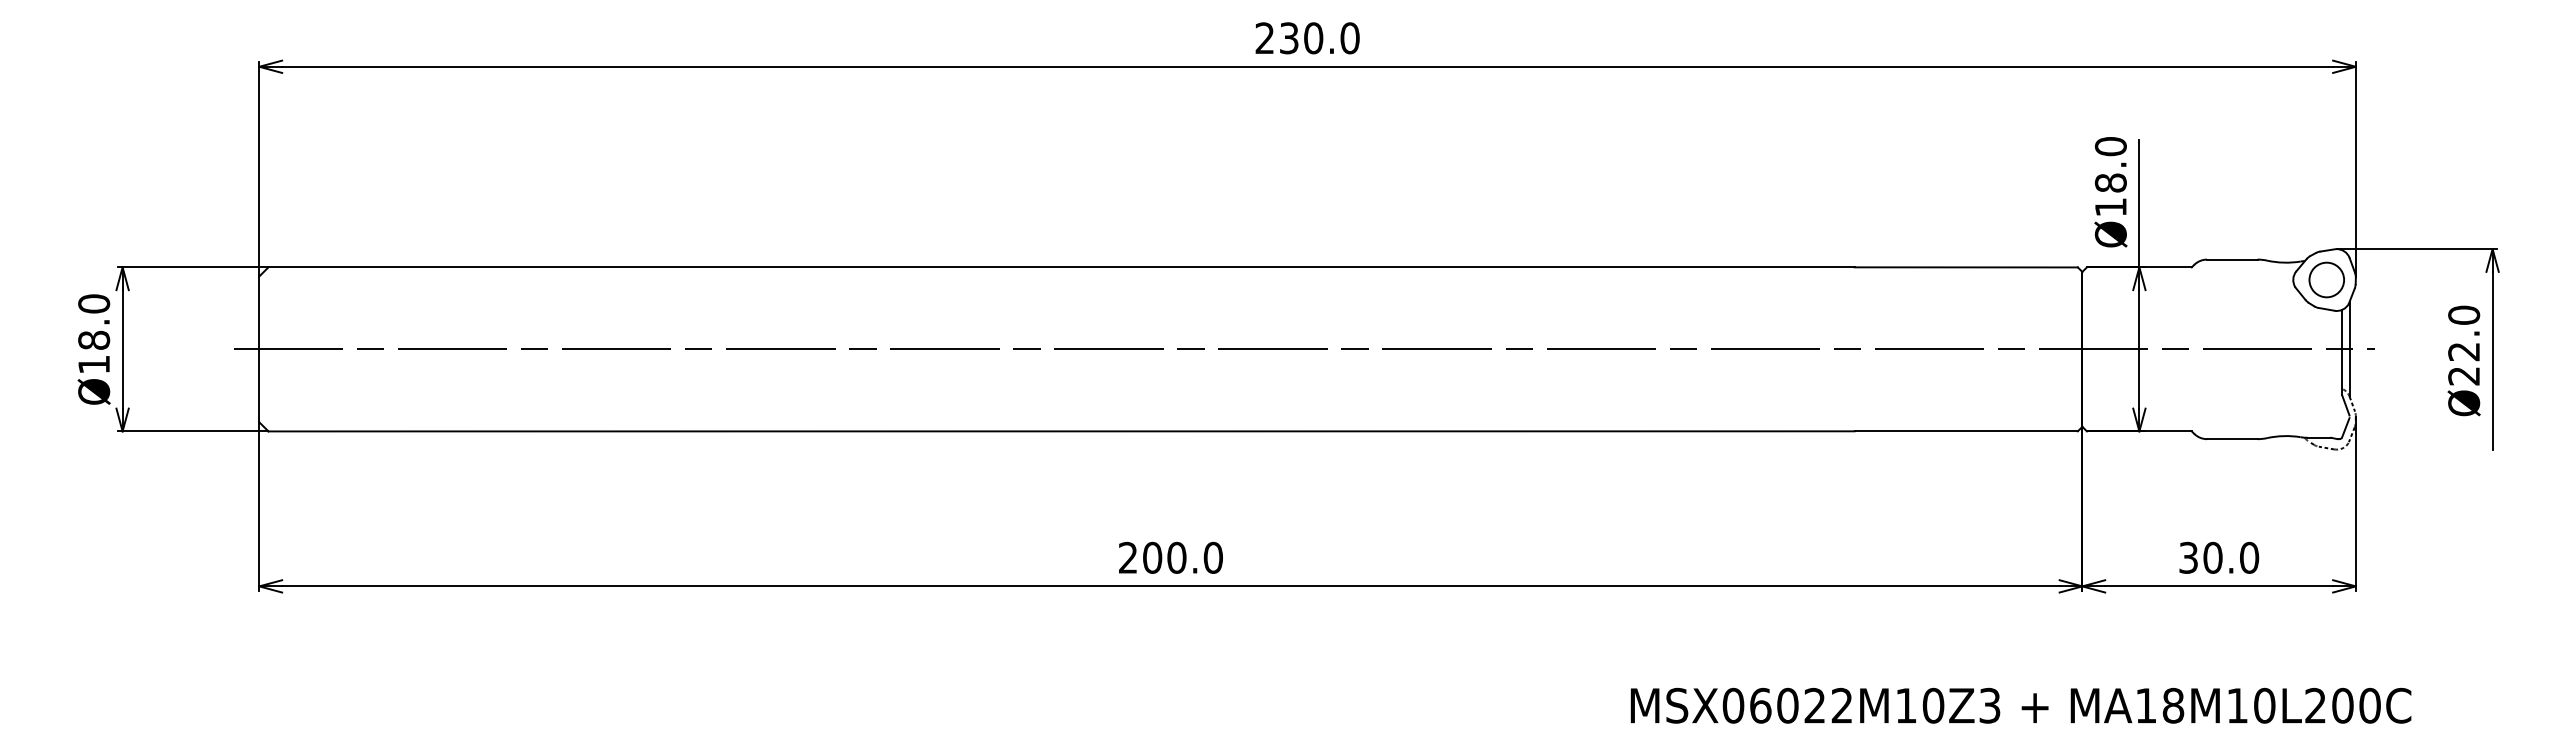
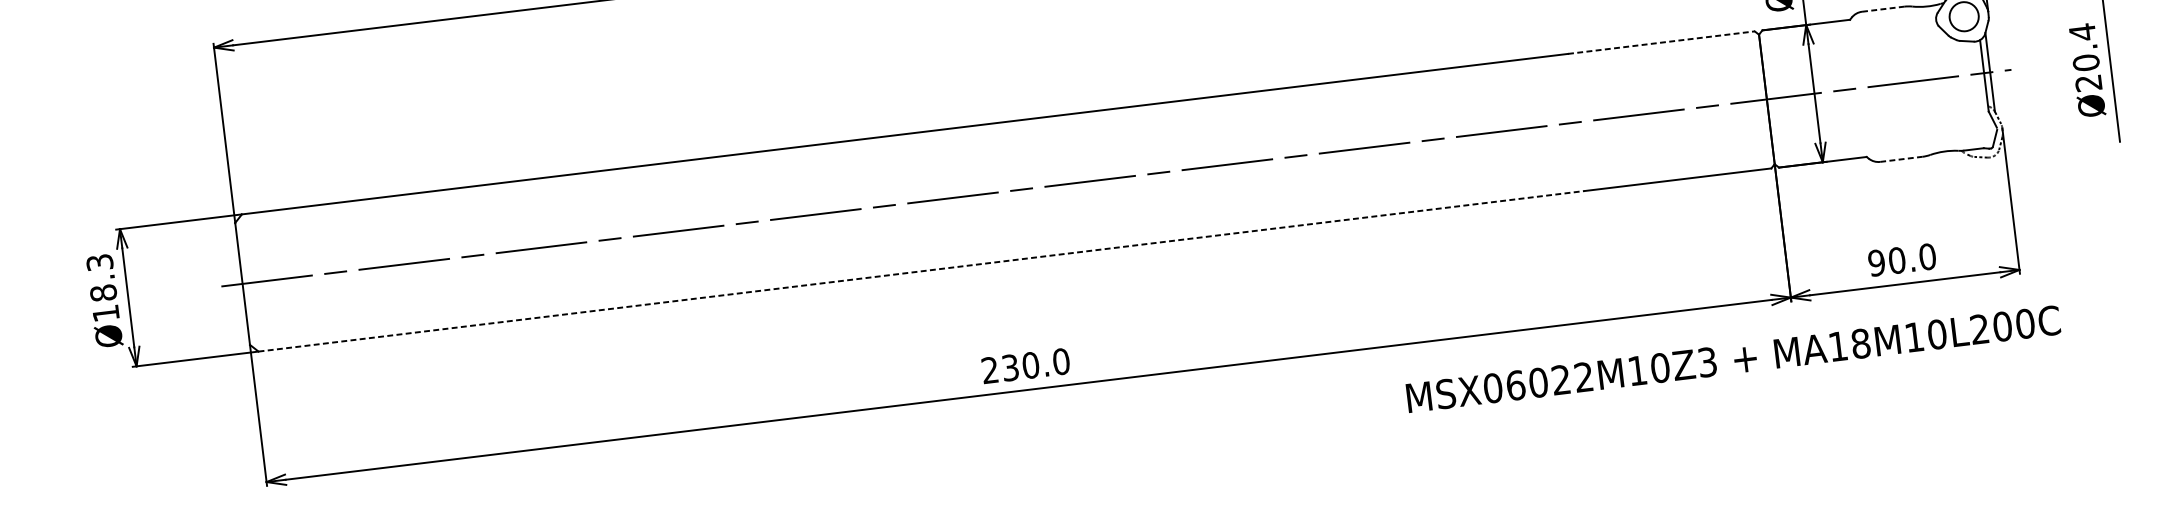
line: (2232, 259) -> (1883, 9), solid -> dashed
line: (1966, 267) -> (1661, 42), solid -> dashed
text: (94, 303) -> (100, 262), Ø18.0 -> Ø18.3
text: (2464, 333) -> (2084, 47), Ø22.0 -> Ø20.4
line: (1062, 431) -> (922, 271), solid -> dashed
line: (2232, 439) -> (1901, 159), solid -> dashed
text: (1152, 557) -> (1010, 367), 200.0 -> 230.0
text: (2188, 557) -> (1876, 262), 30.0 -> 90.0
text: (2020, 705) -> (1733, 359), moved

